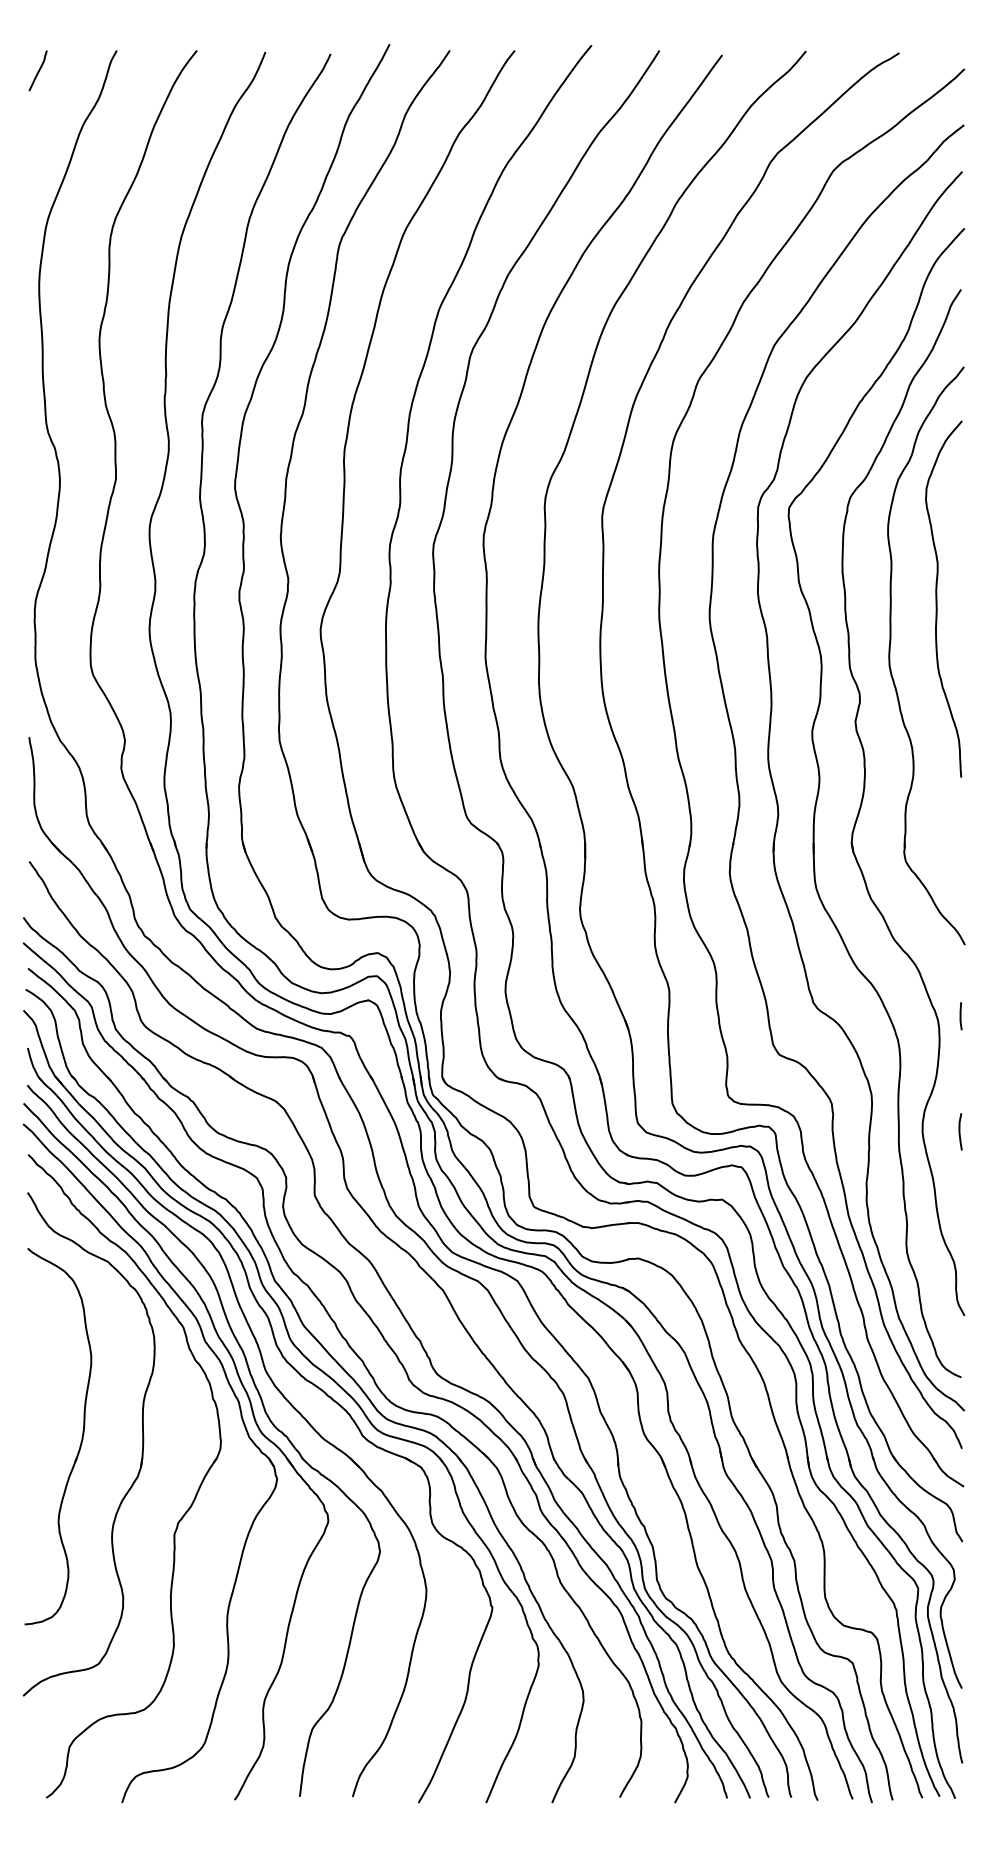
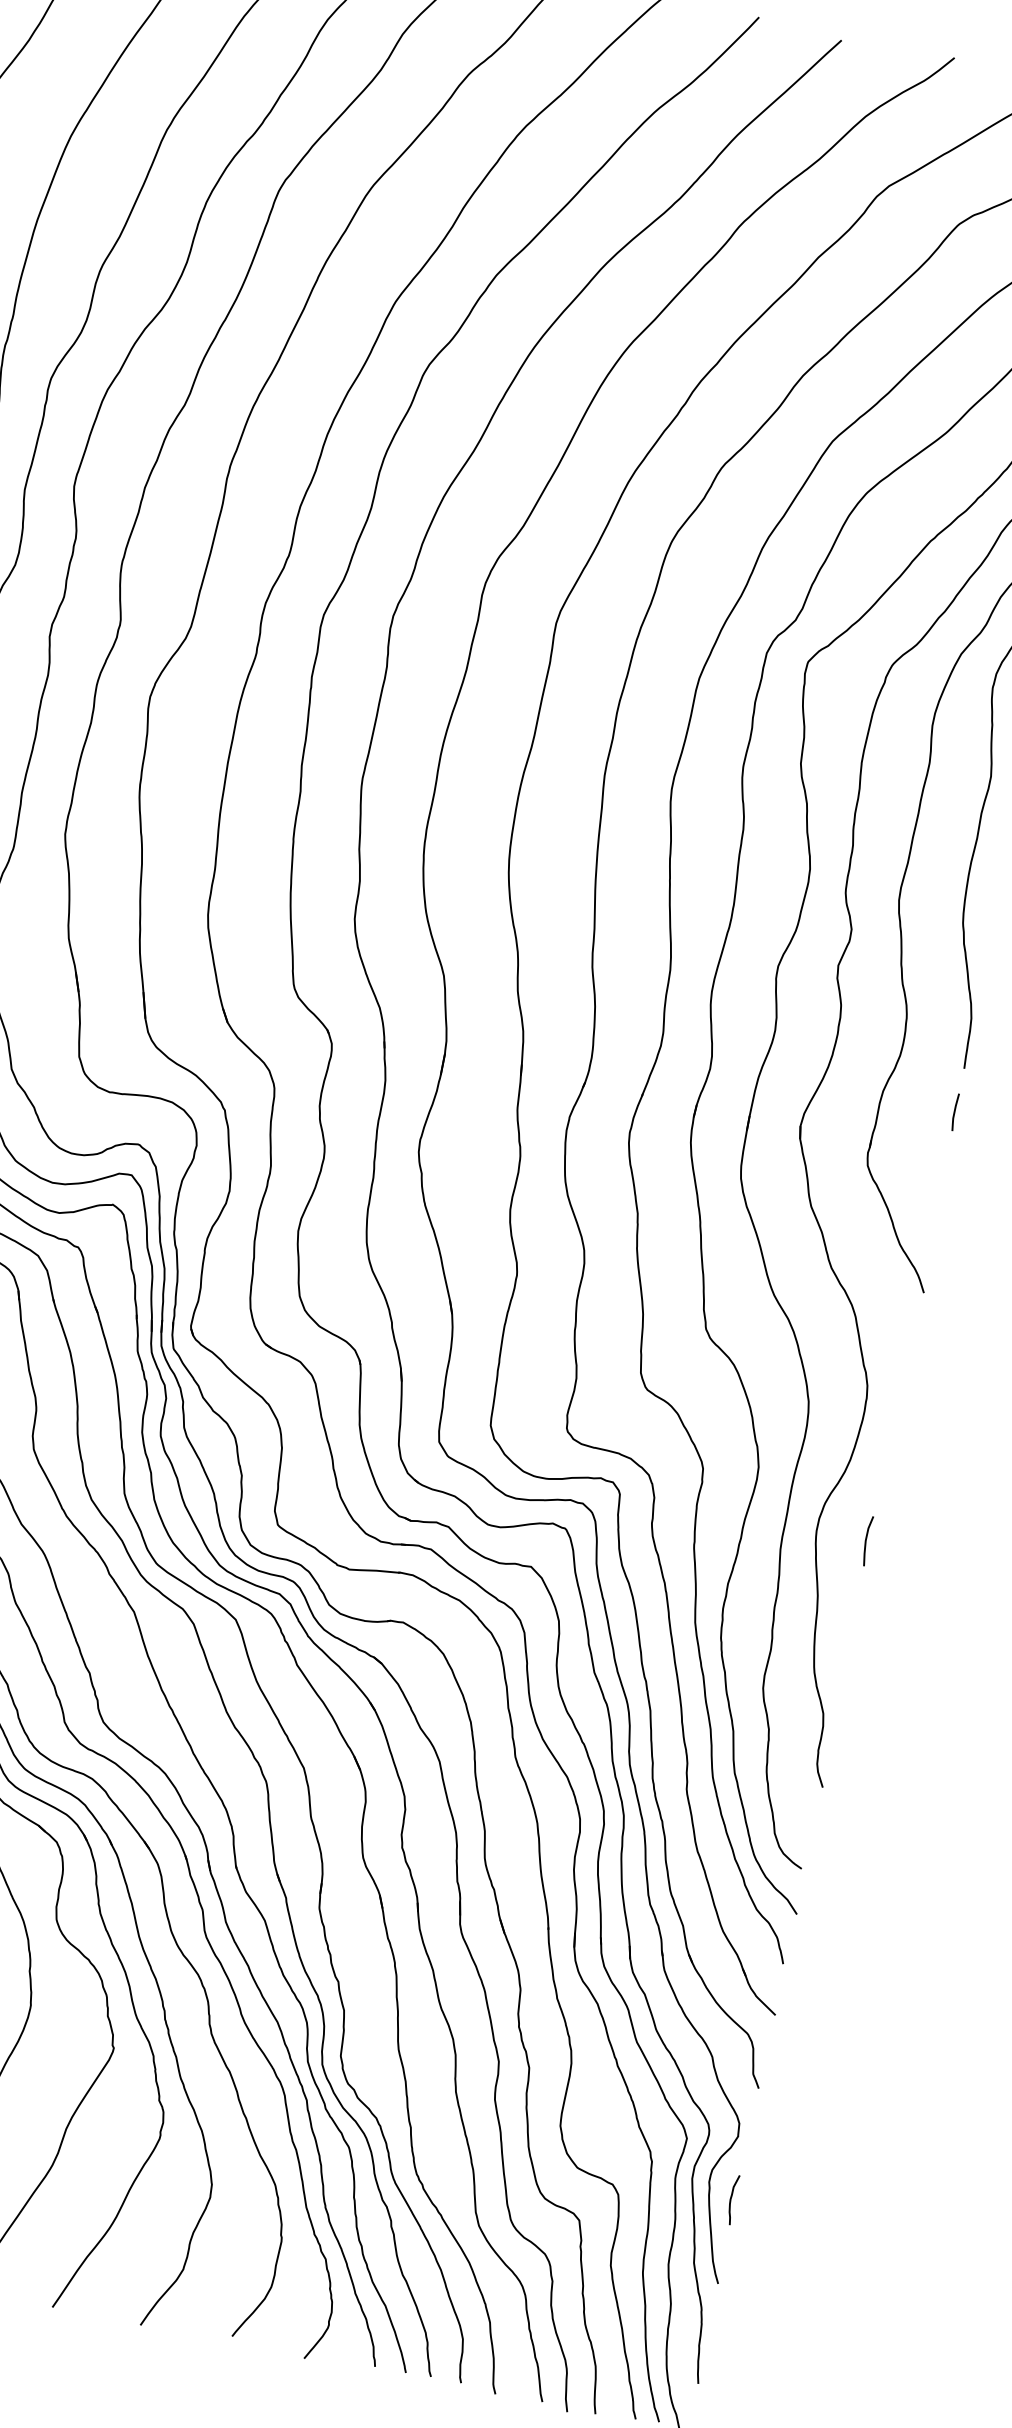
line: (960, 1016) -> (954, 1112), moved
curve: (959, 1625) -> (731, 2199), added

